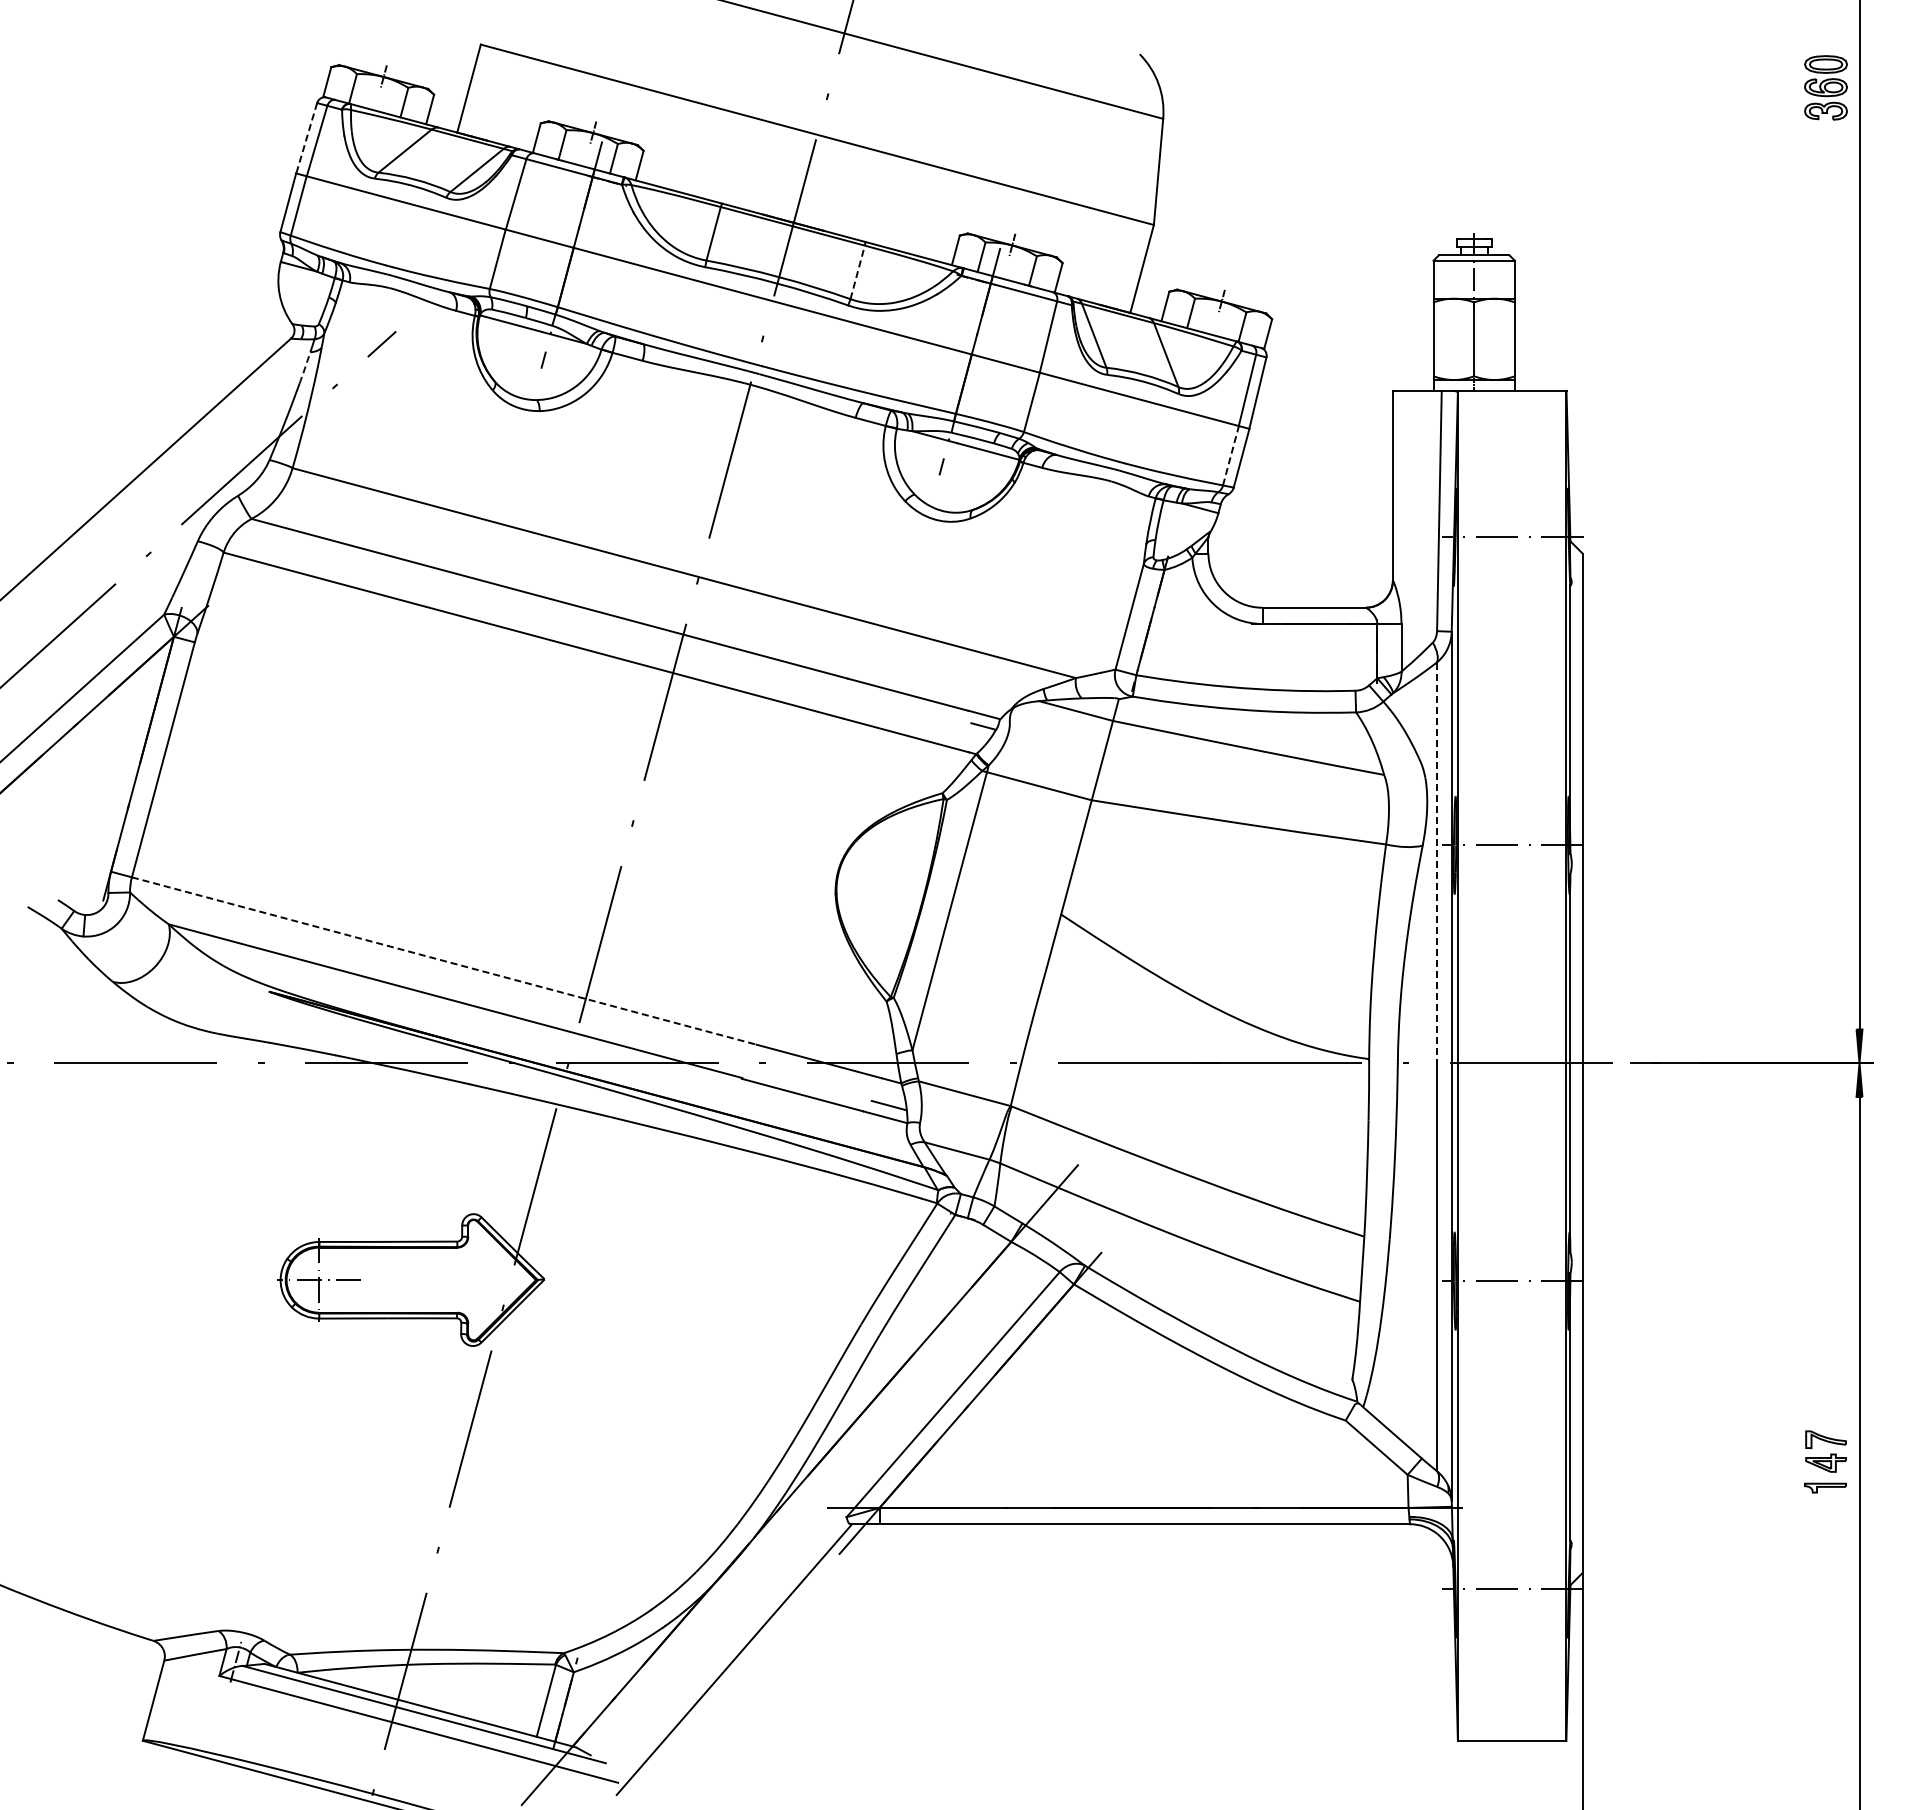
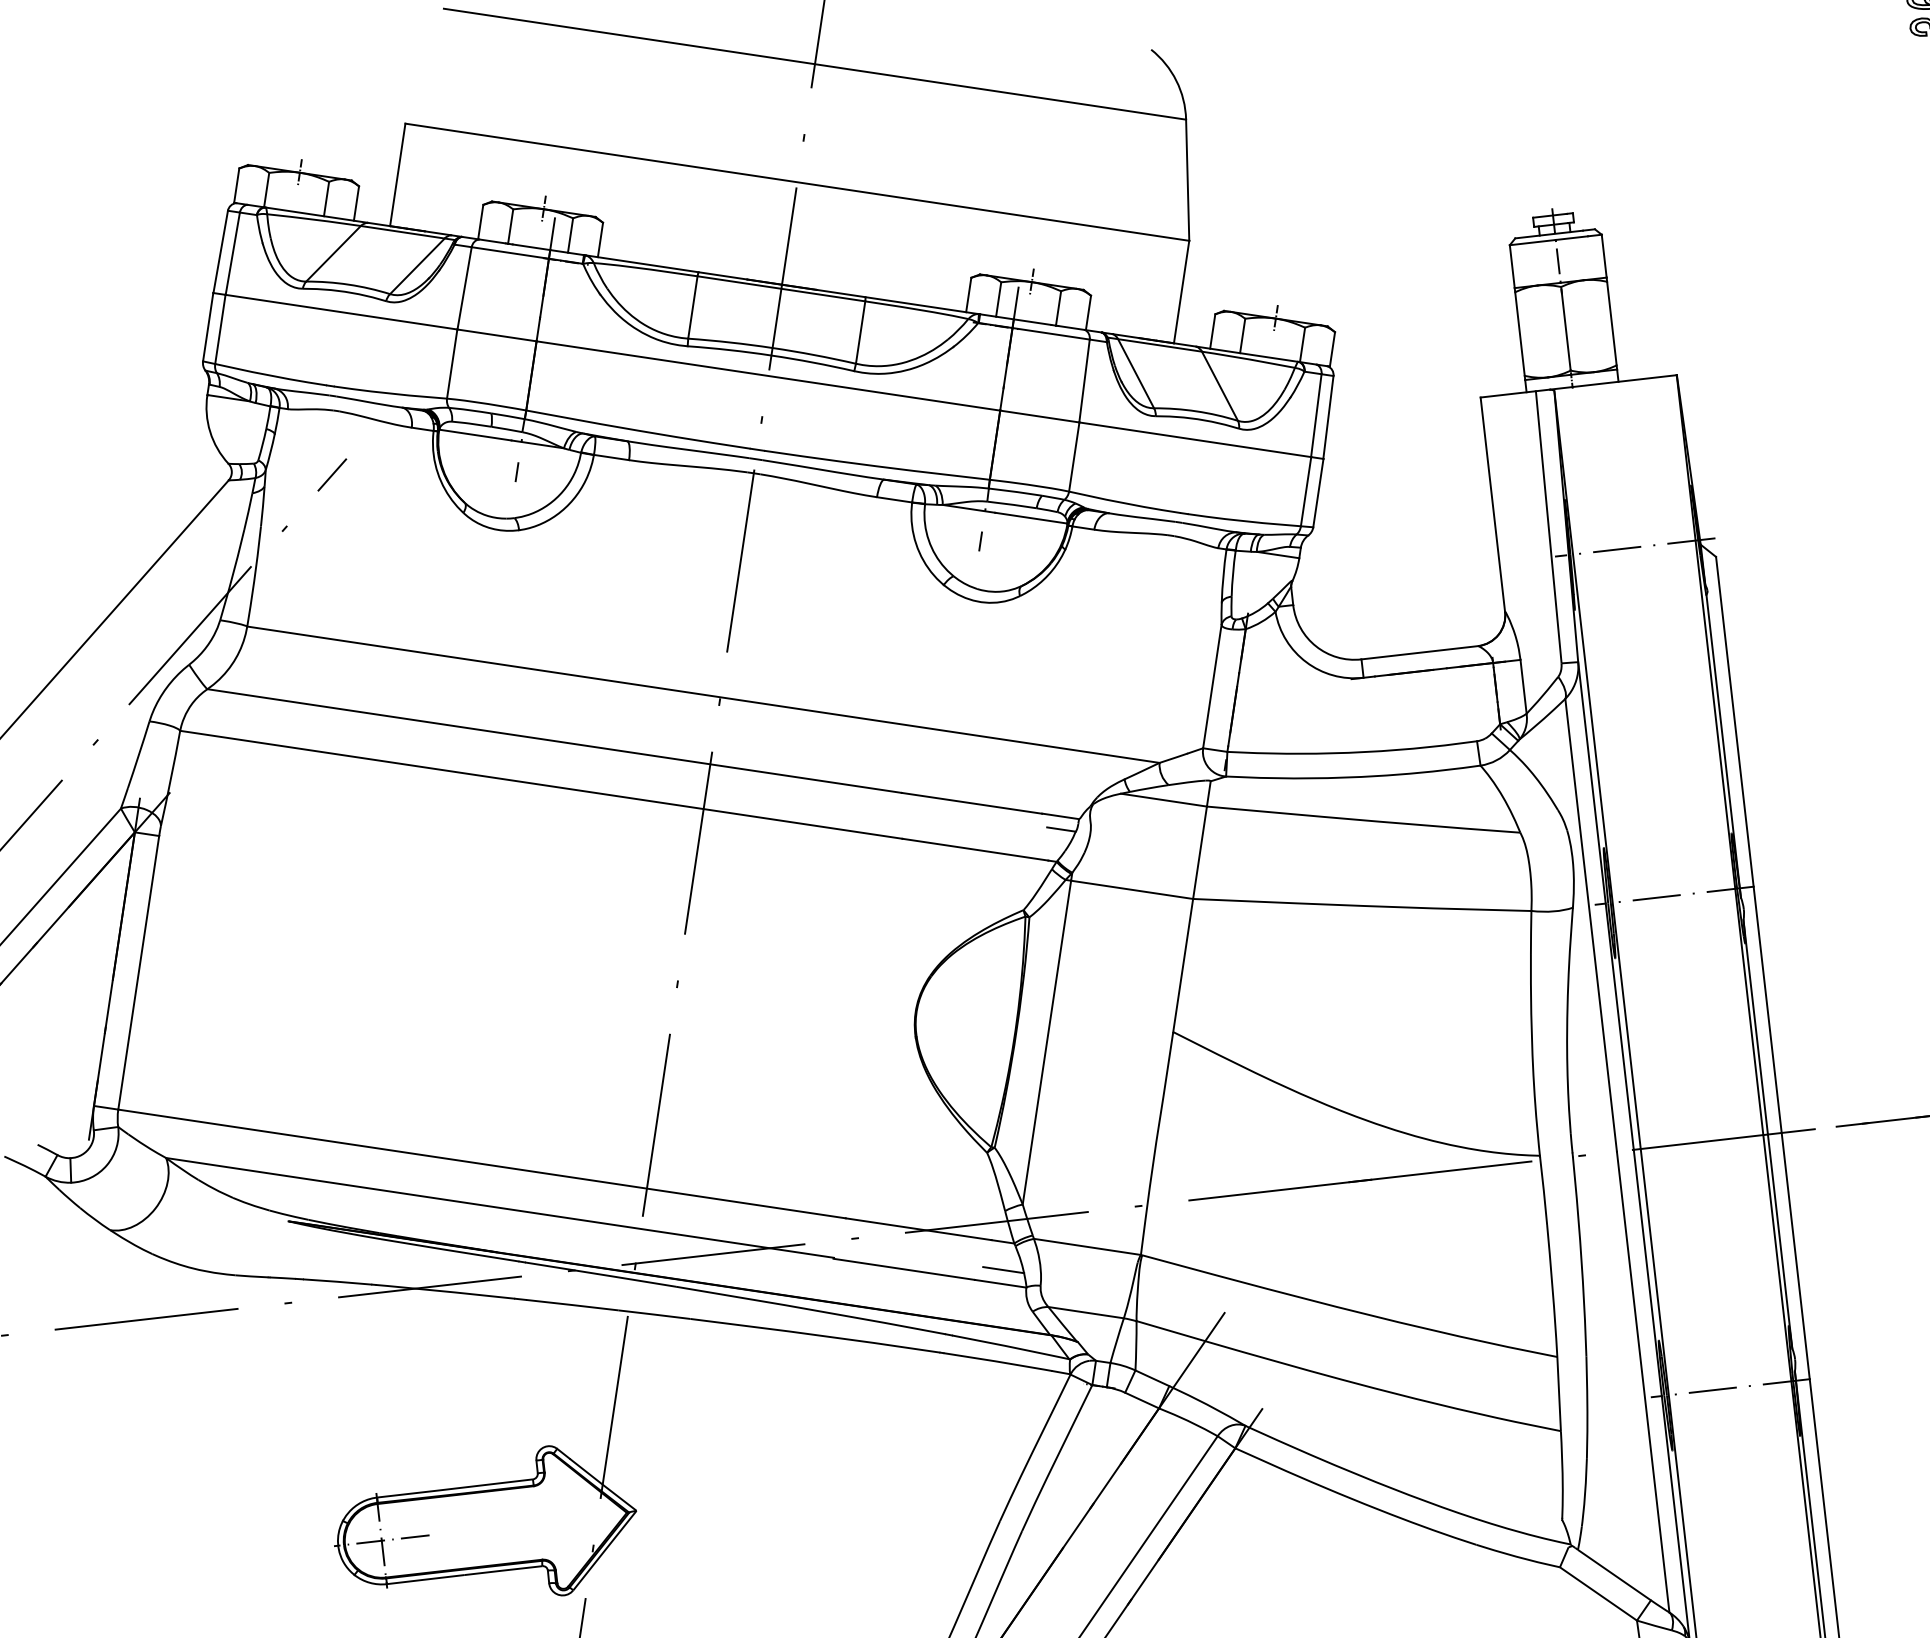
line: (306, 138) -> (220, 252), dashed -> solid
line: (857, 272) -> (860, 332), dashed -> solid
arc: (305, 367) -> (248, 511), dashed -> solid
line: (1230, 455) -> (1305, 491), dashed -> solid
line: (1436, 863) -> (1590, 926), dashed -> solid
line: (444, 961) -> (482, 1164), dashed -> solid

